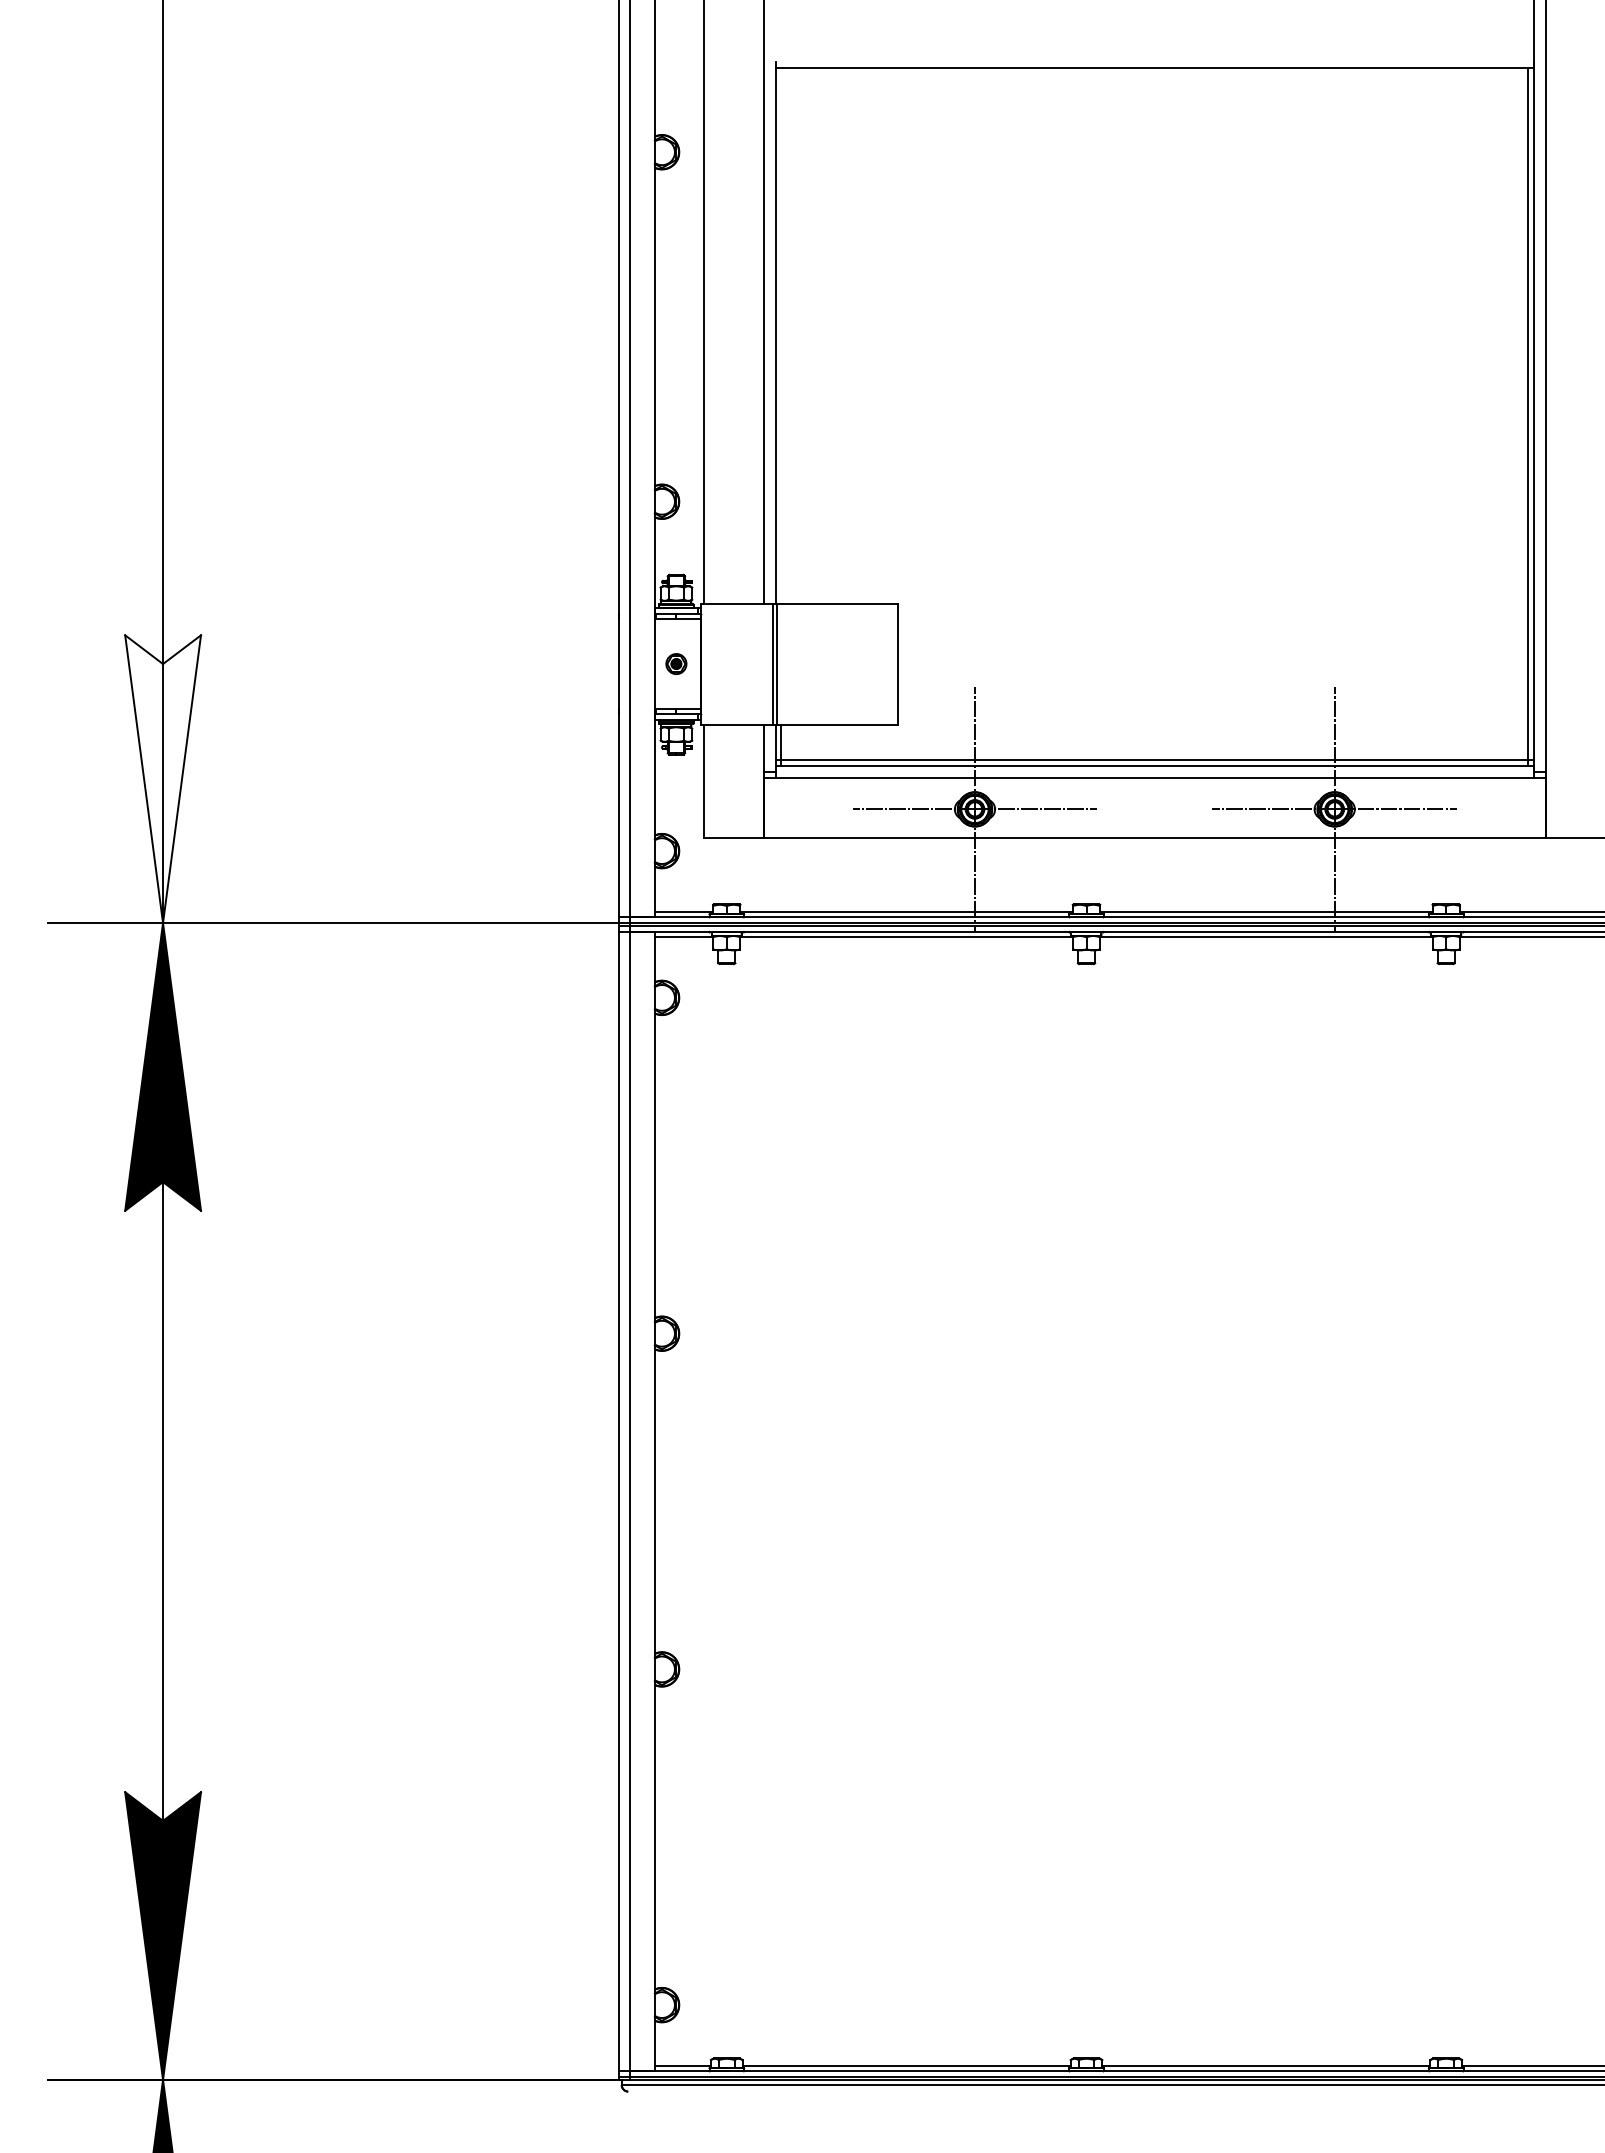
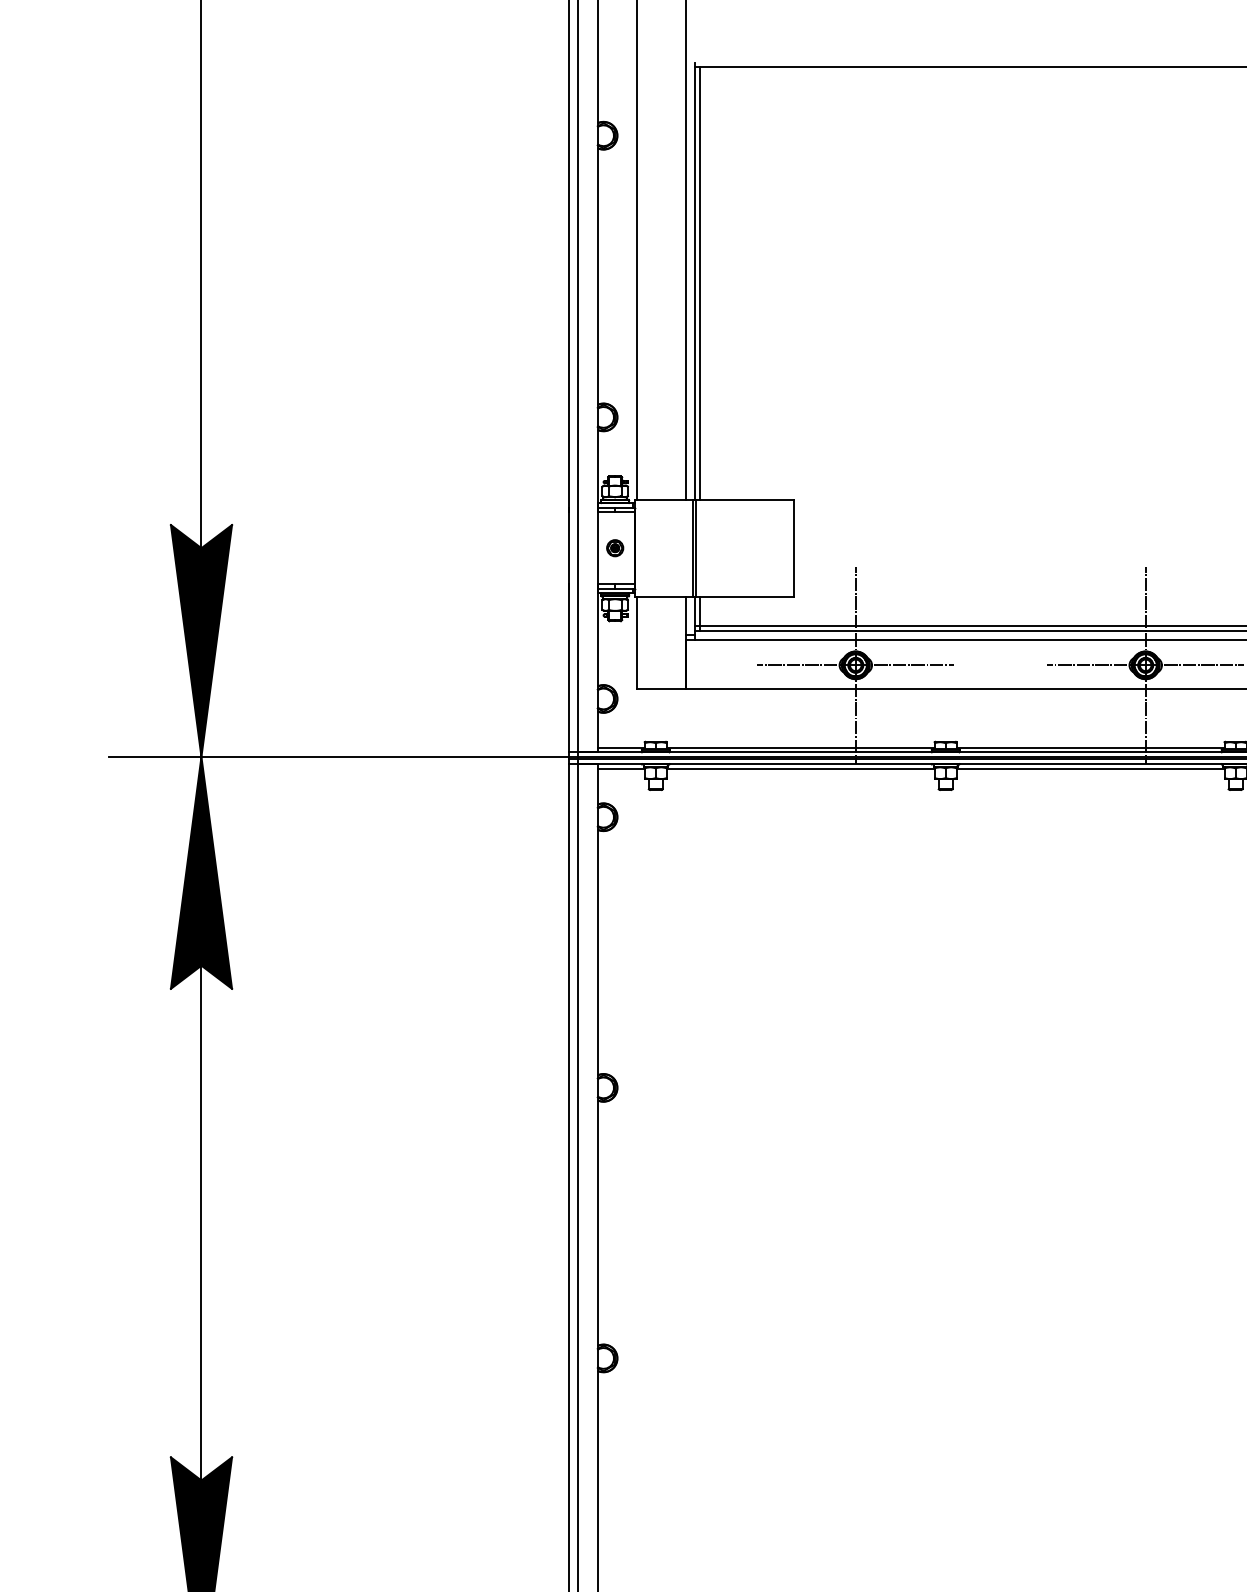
line: (781, 335) -> (699, 283), added
fill: (163, 779) -> (201, 641), added

